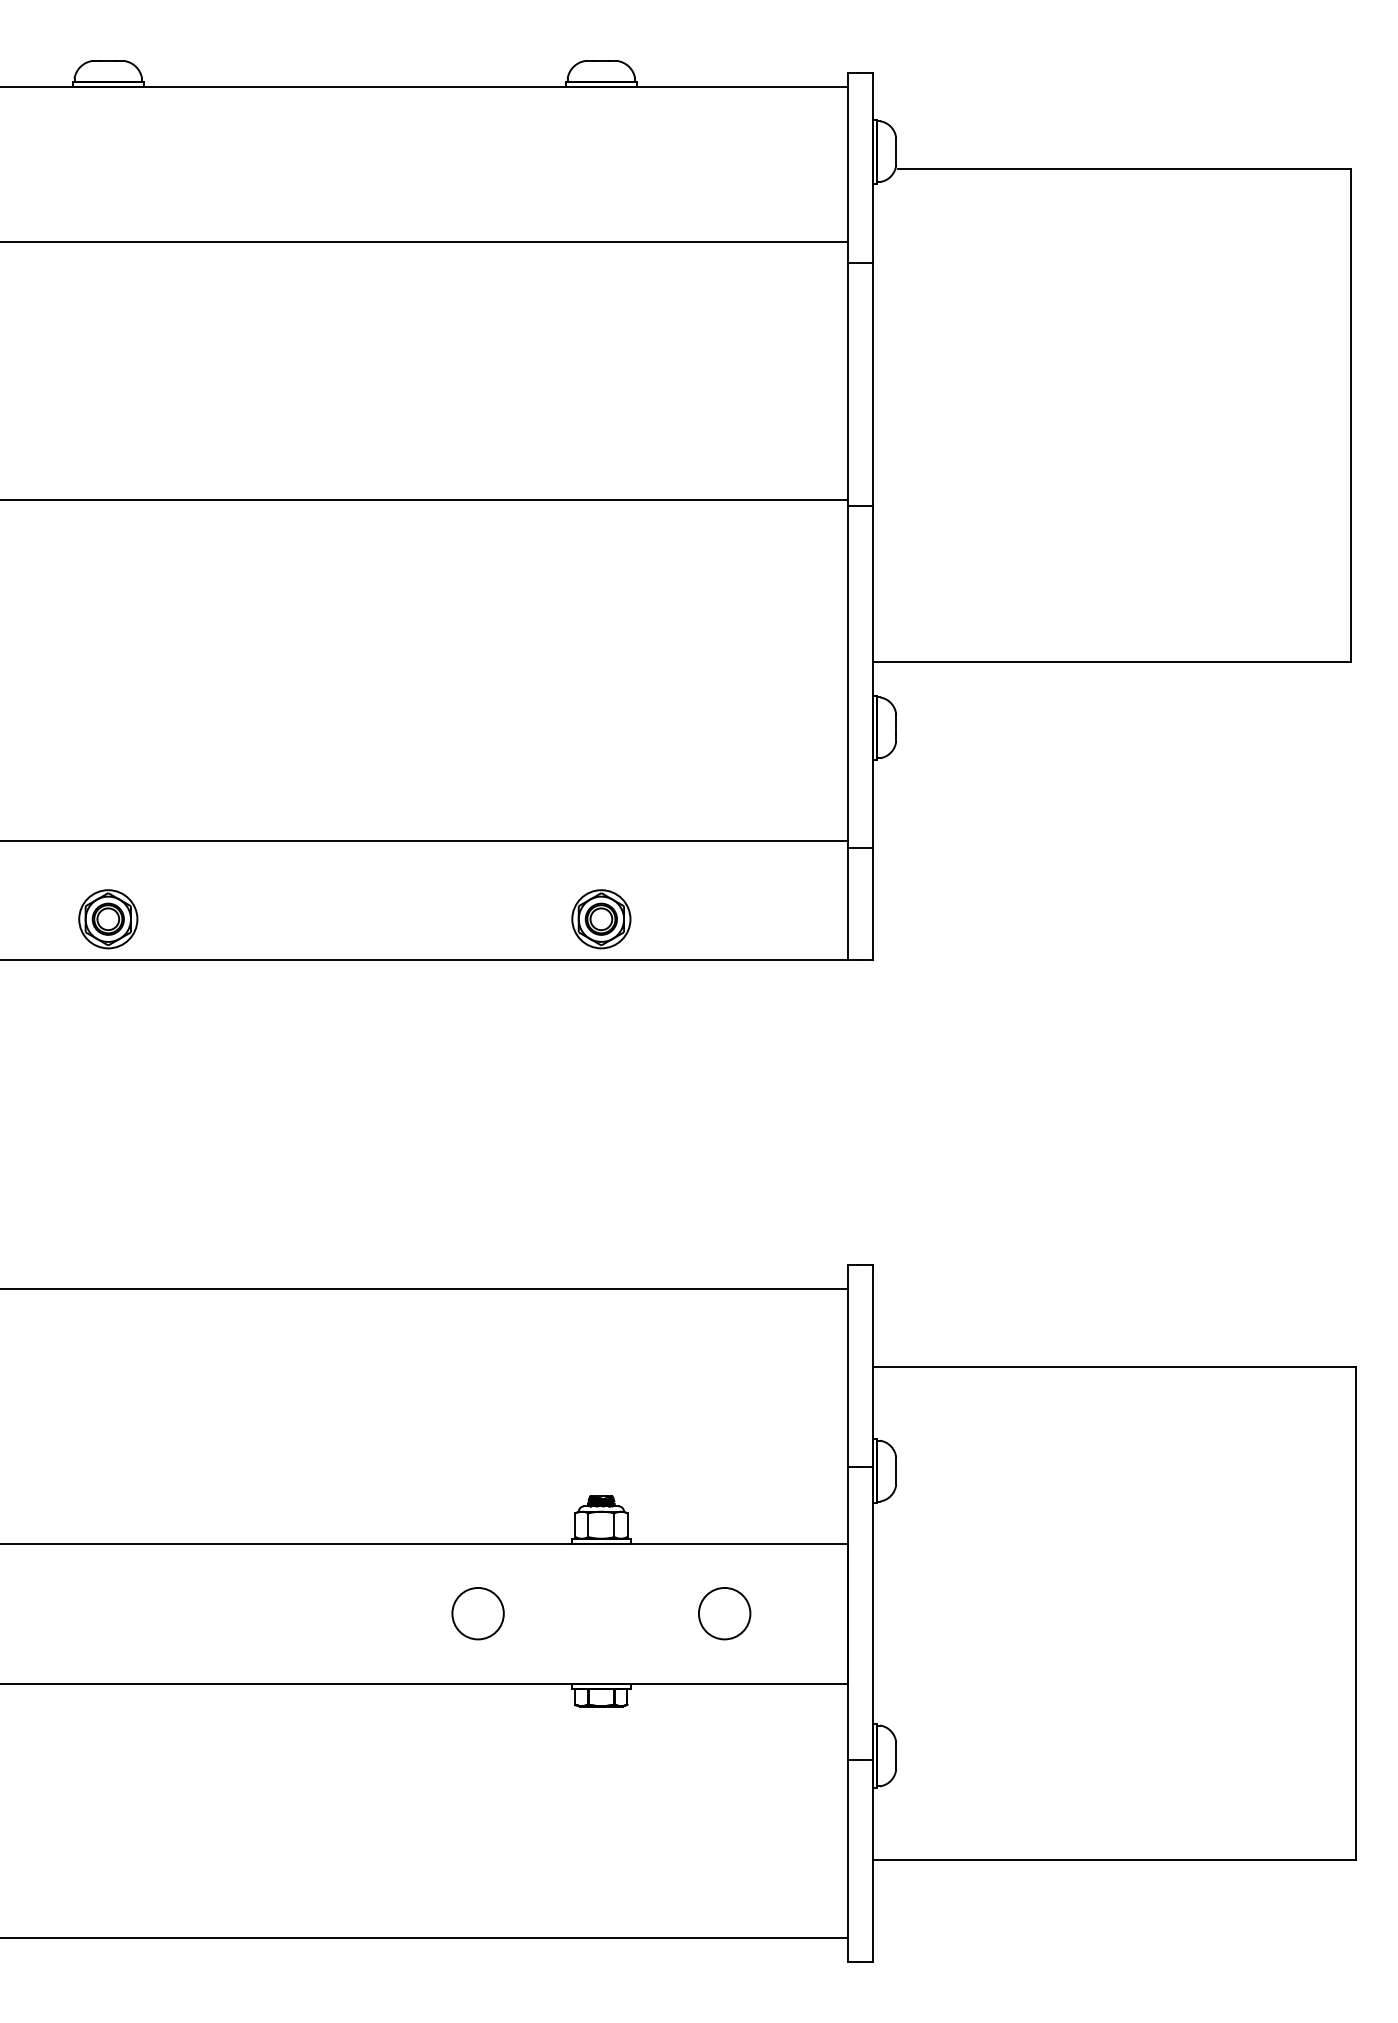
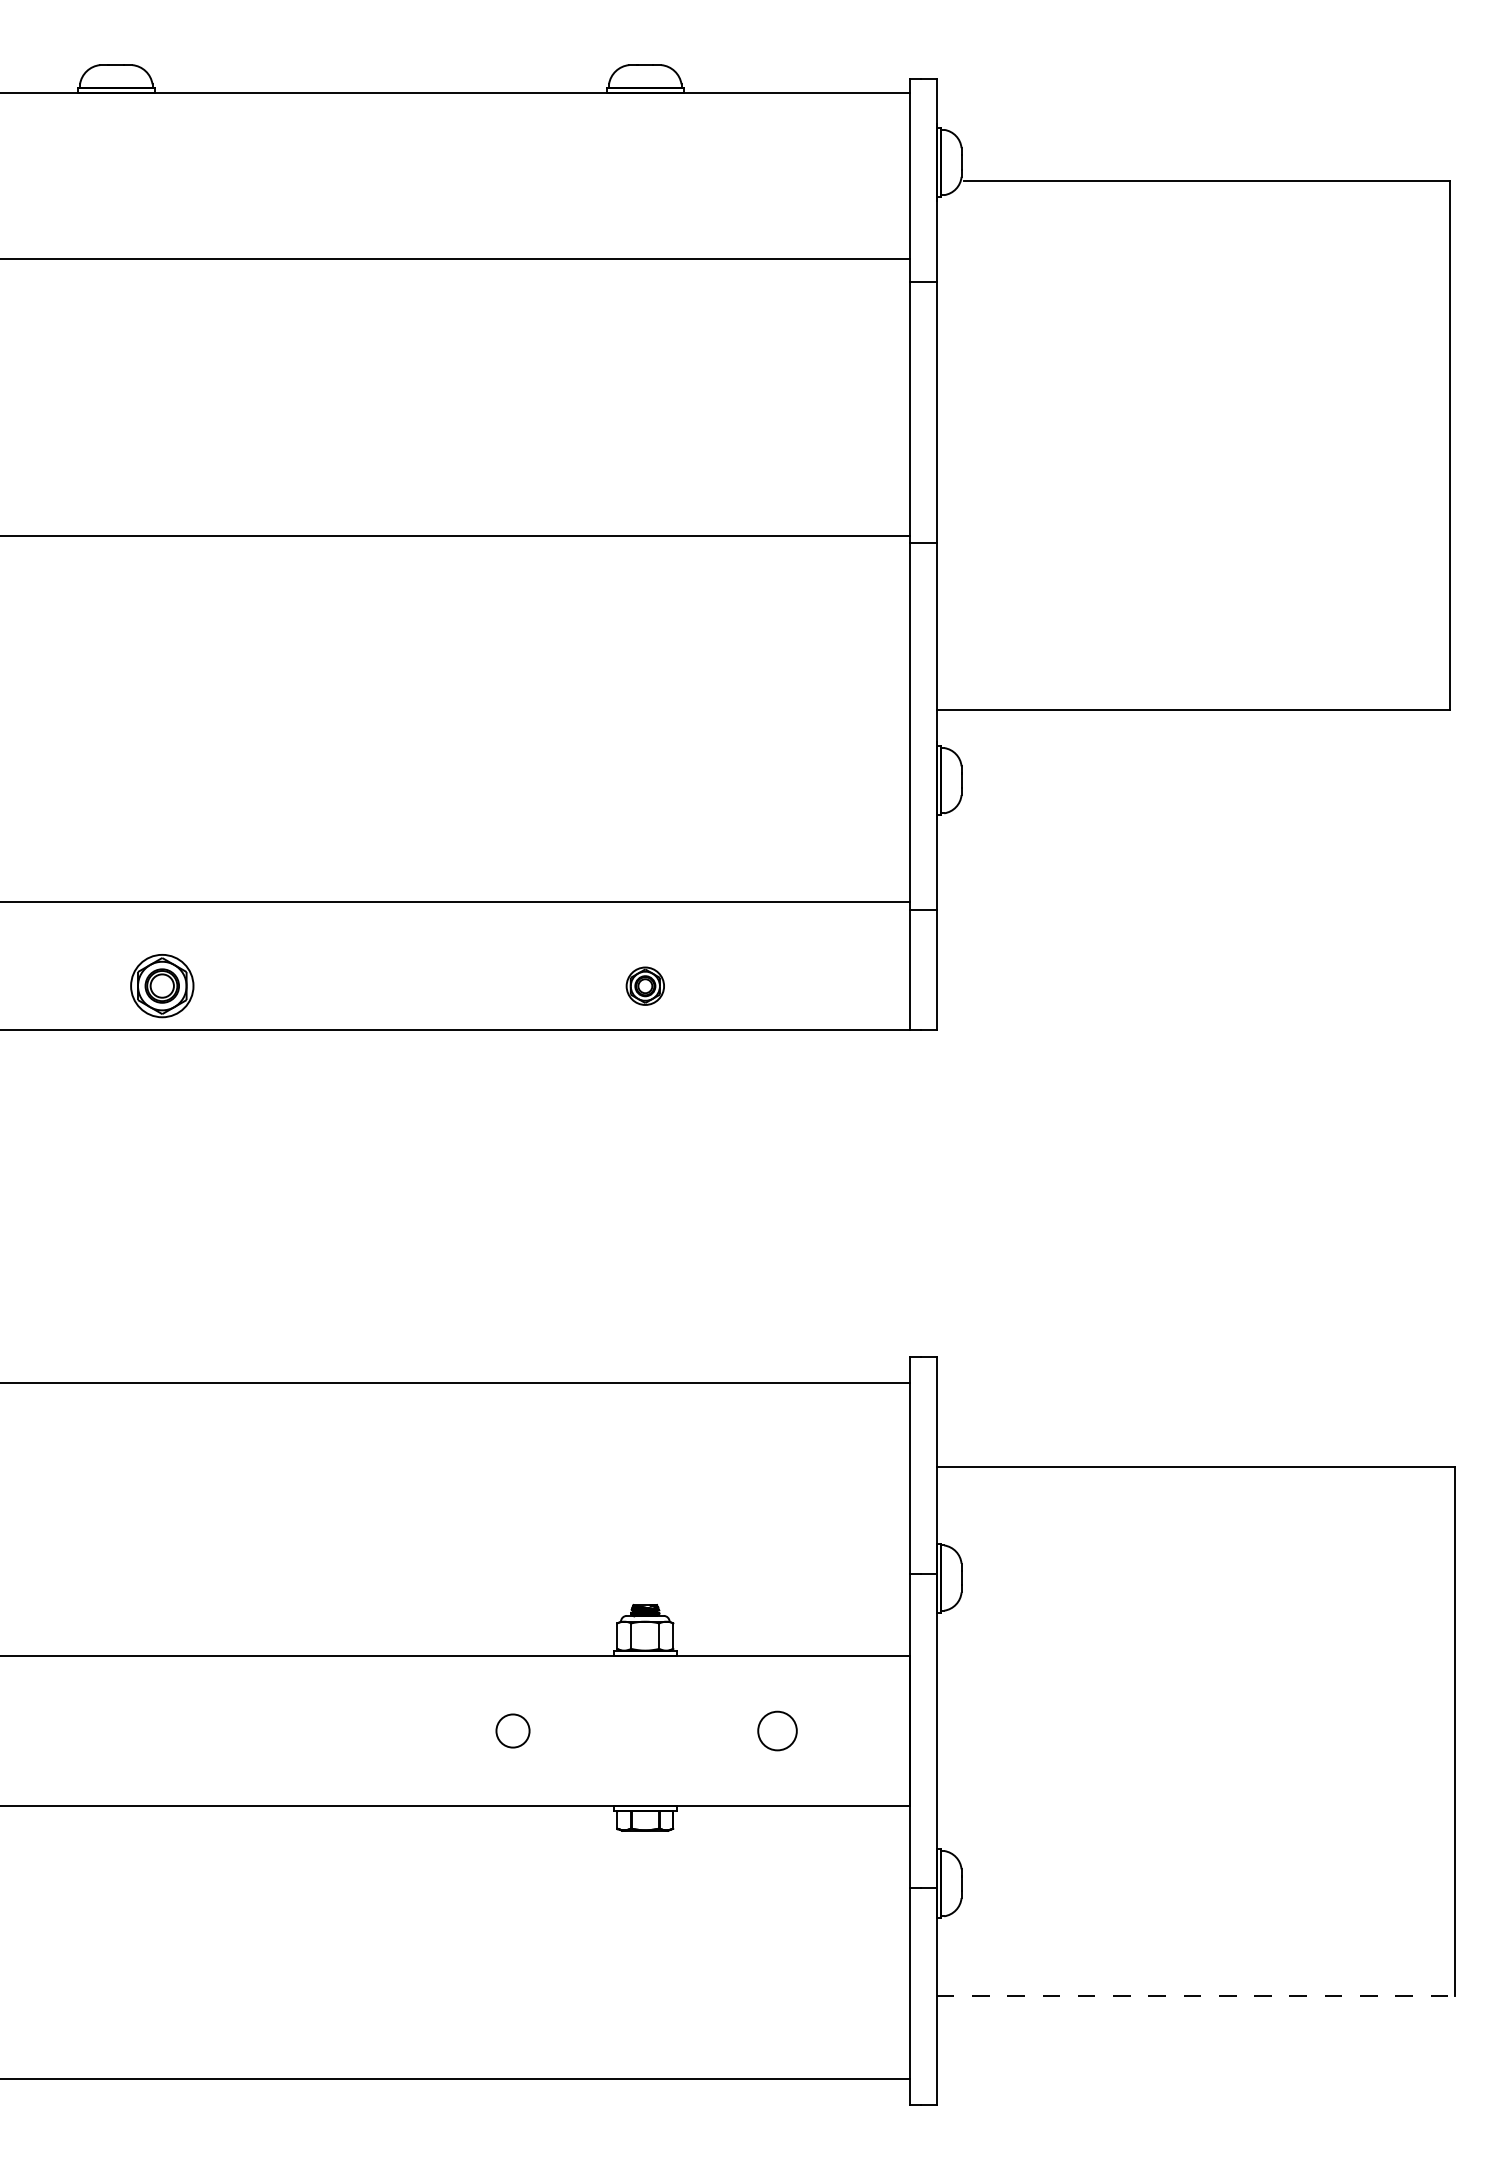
part: (108, 919) -> (162, 986), moved
part: (601, 919) -> (645, 986), size x0.6
circle: (477, 1613) -> (512, 1730), size x0.6
circle: (724, 1613) -> (777, 1730), size x0.7
line: (1115, 1860) -> (1196, 1995), solid -> dashed

